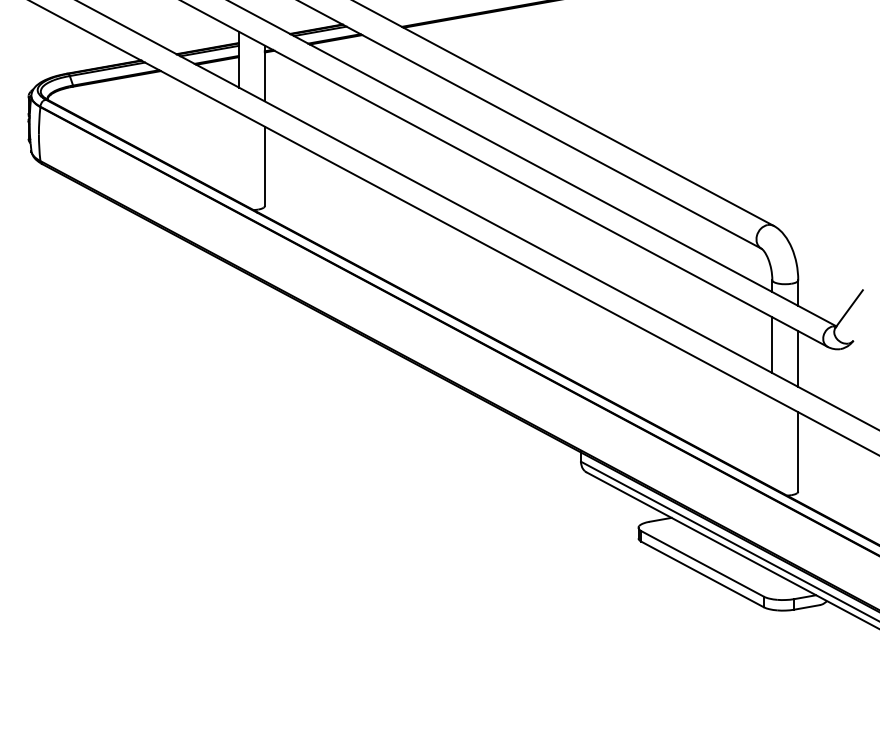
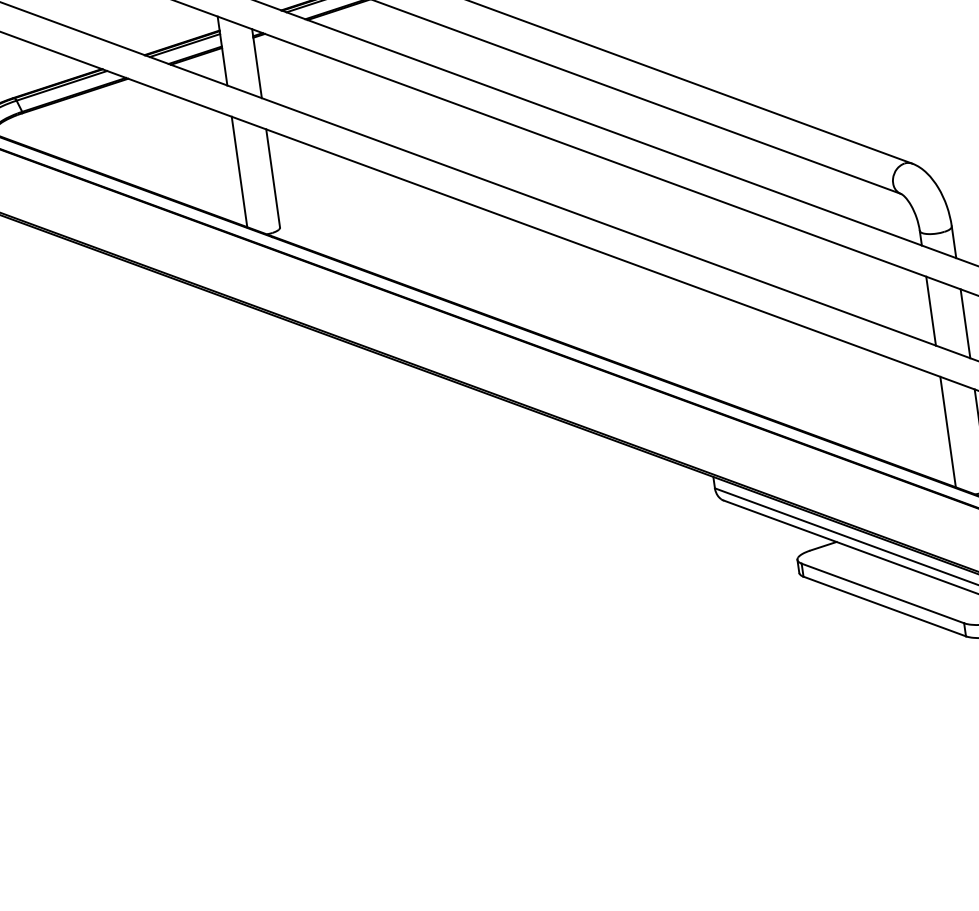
line: (238, 157) -> (239, 172), added
line: (772, 442) -> (948, 431), added

